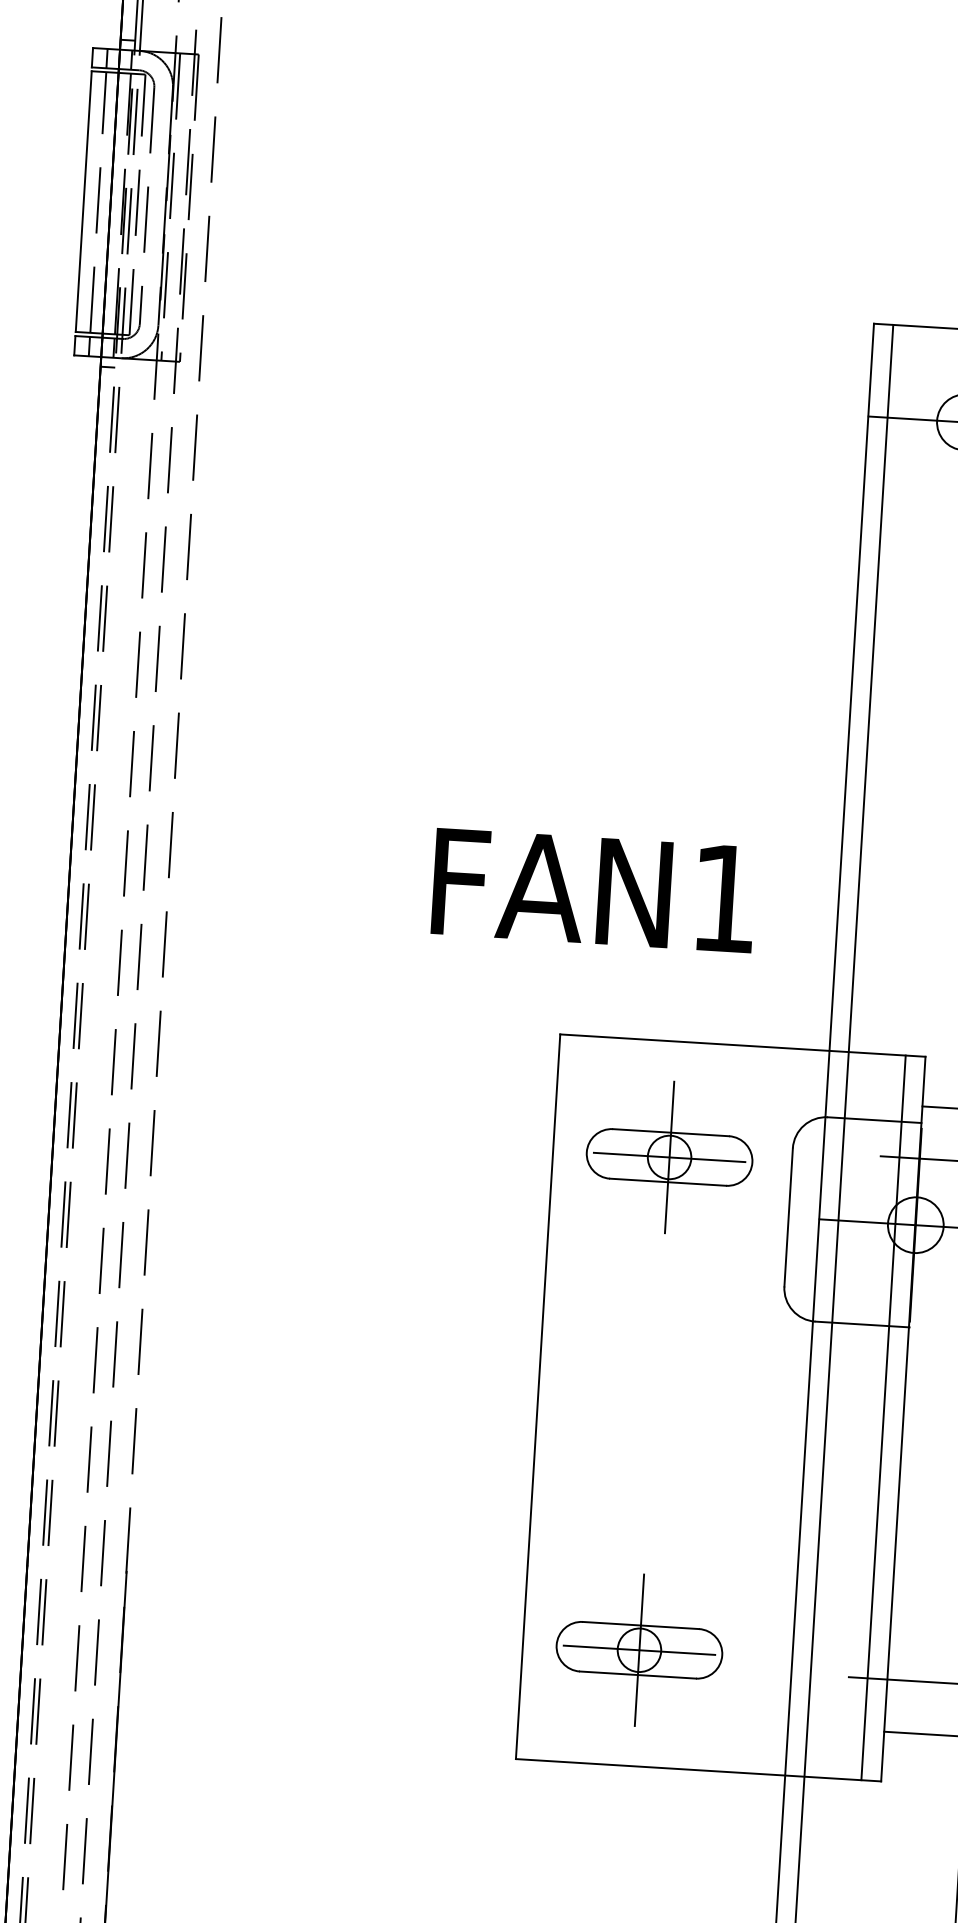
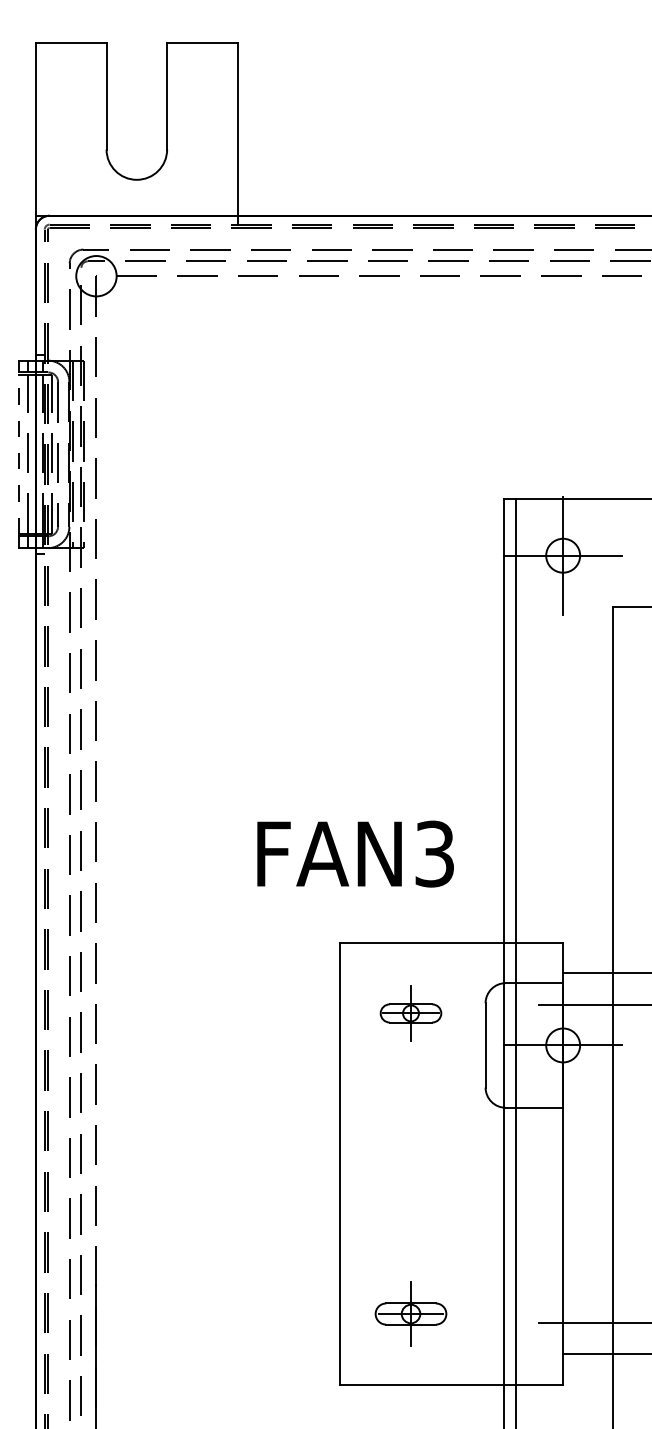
line: (83, 201) -> (19, 454), solid -> dashed
text: (724, 897) -> (434, 853), FAN1 -> FAN3
part: (668, 1157) -> (410, 1013), size x0.6
line: (883, 1417) -> (550, 1163), removed
part: (638, 1649) -> (410, 1313), size x0.7

